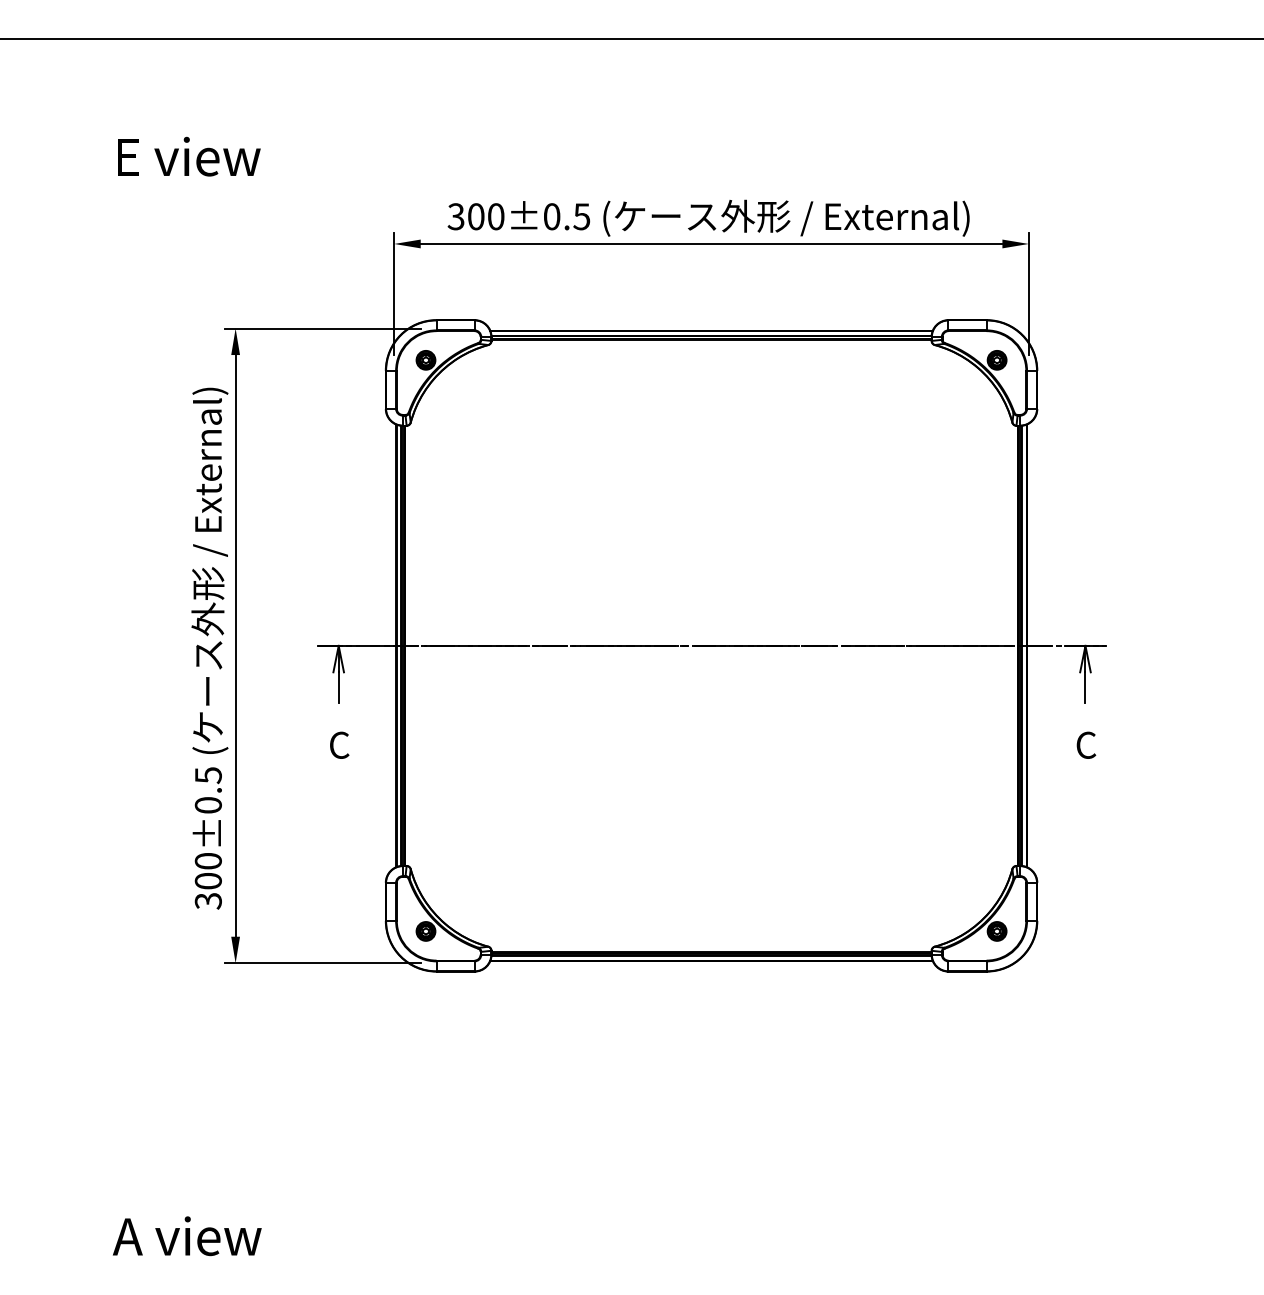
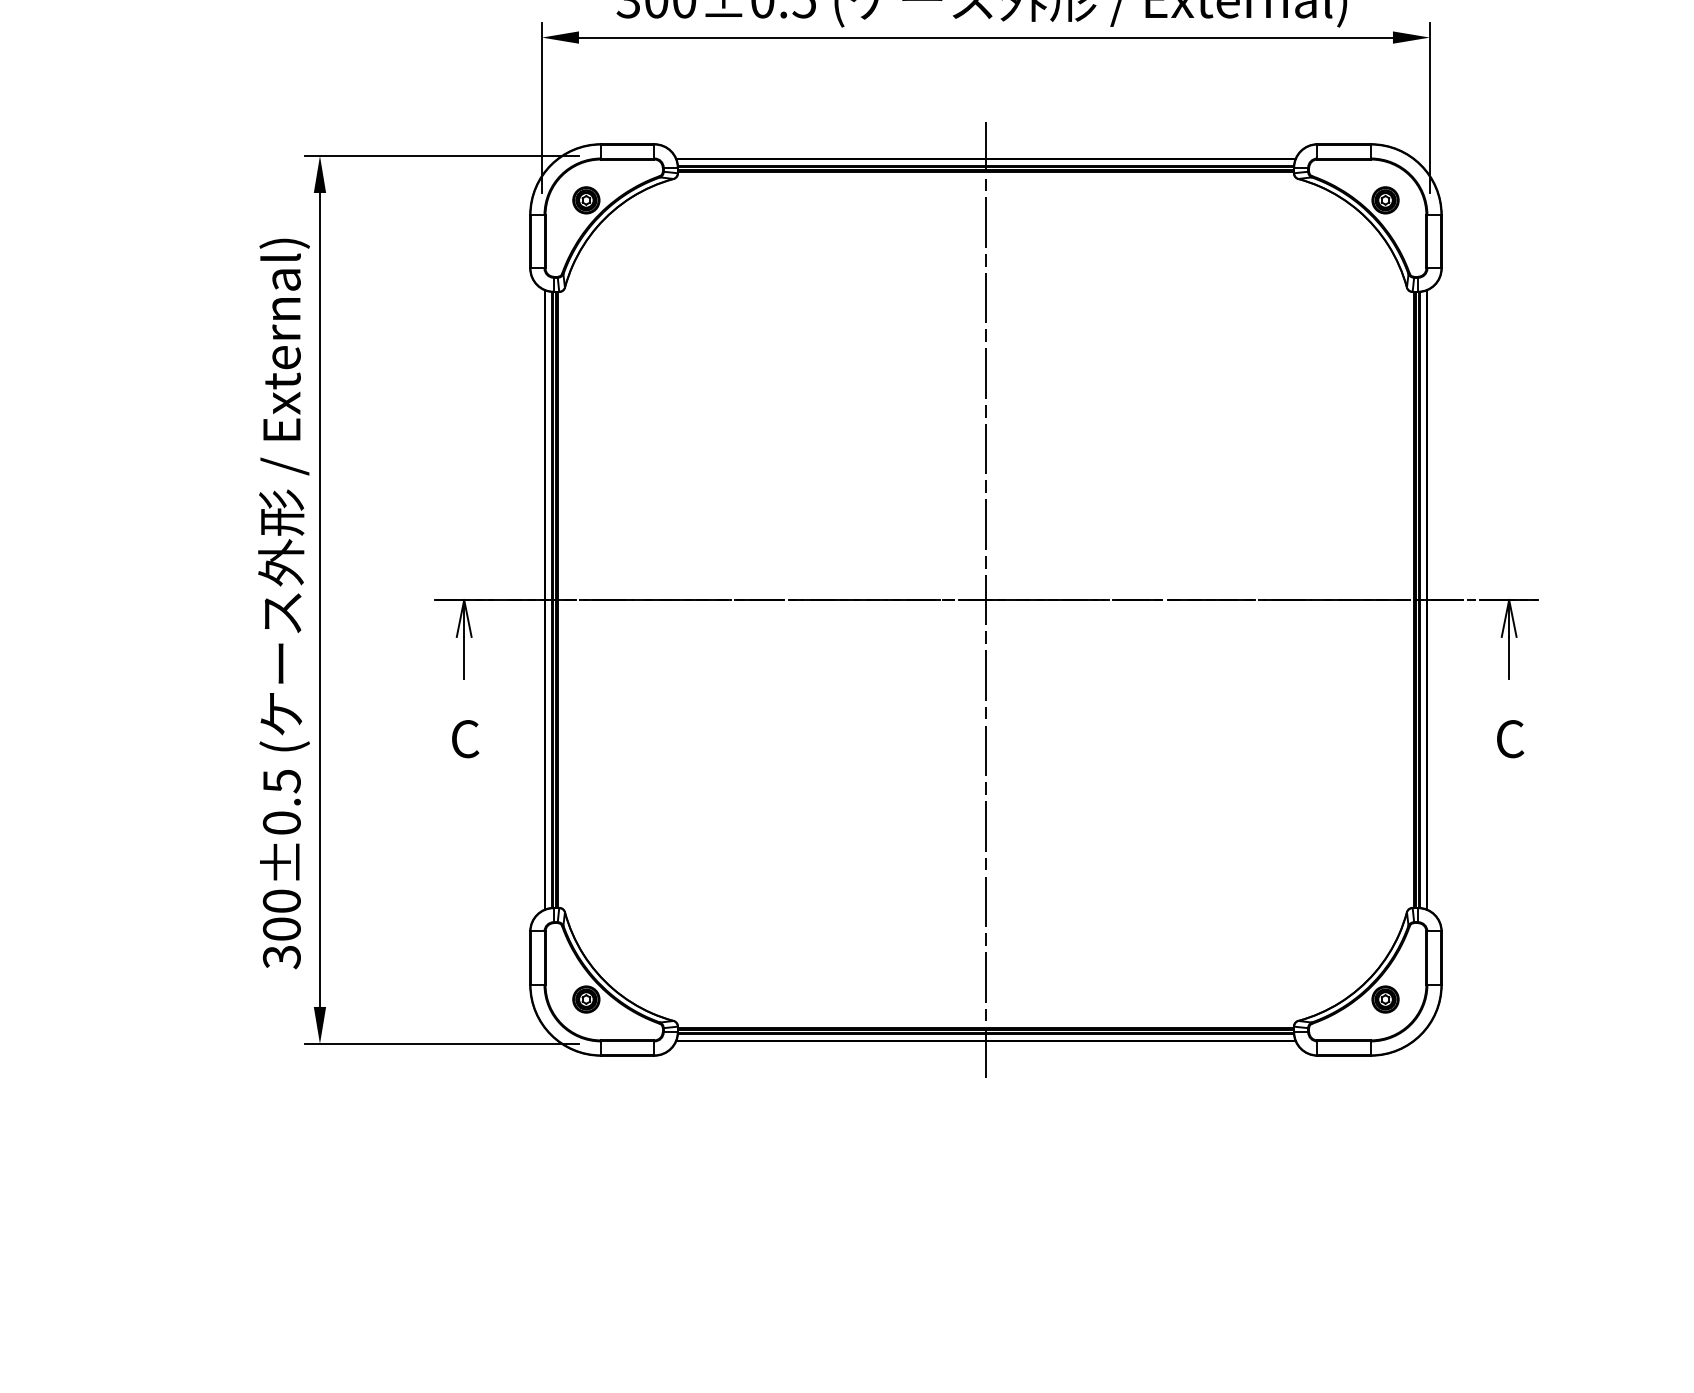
line: (711, 645) -> (985, 599), added

